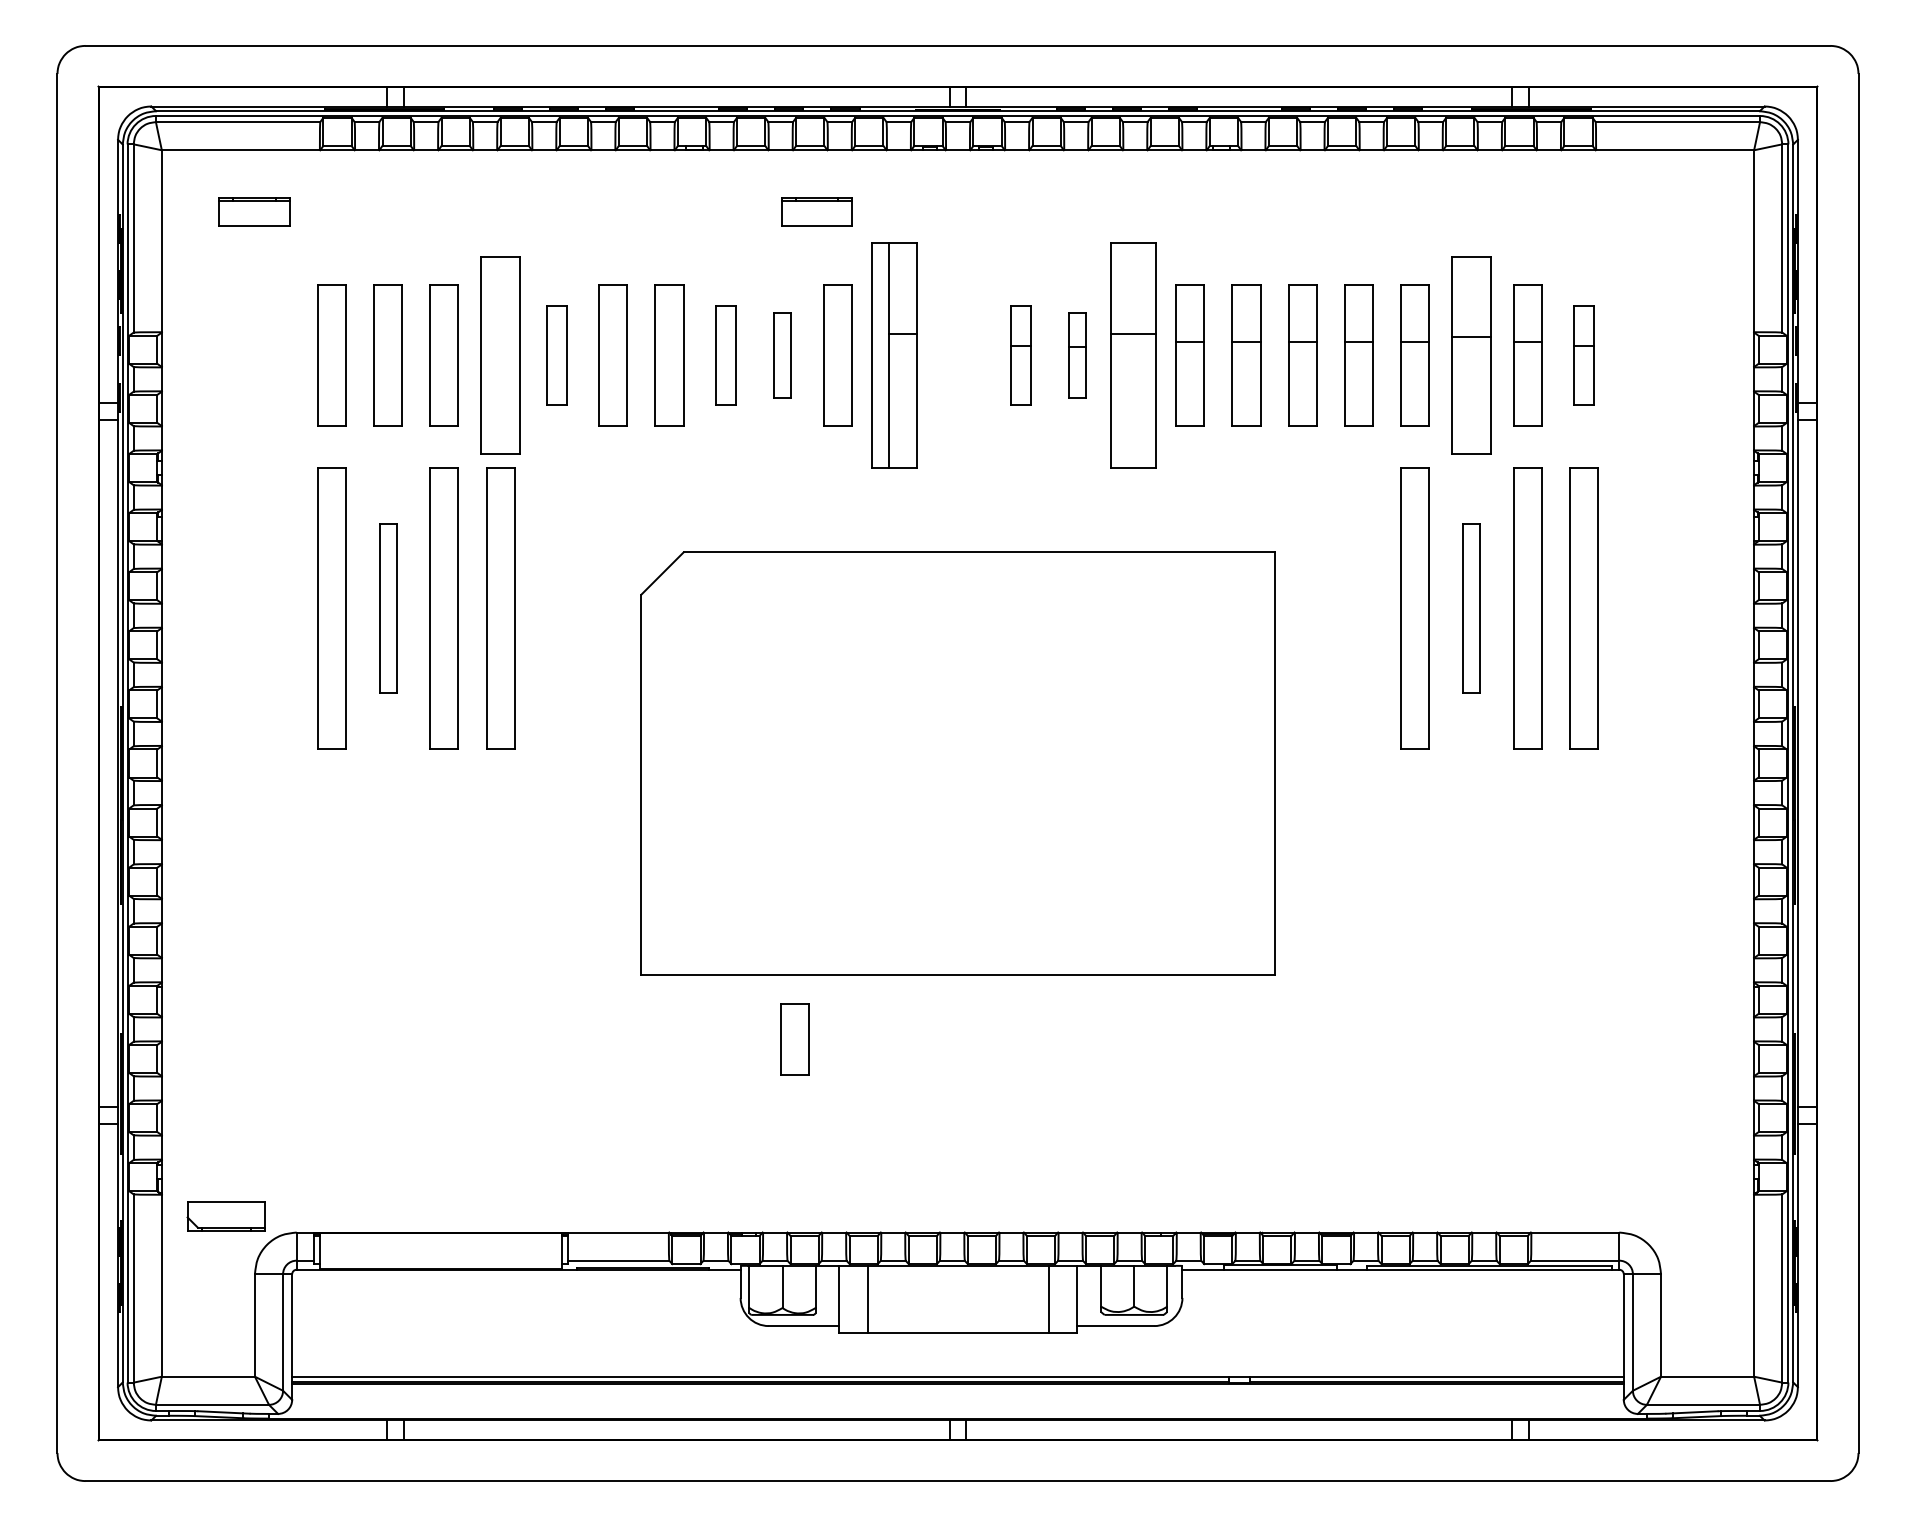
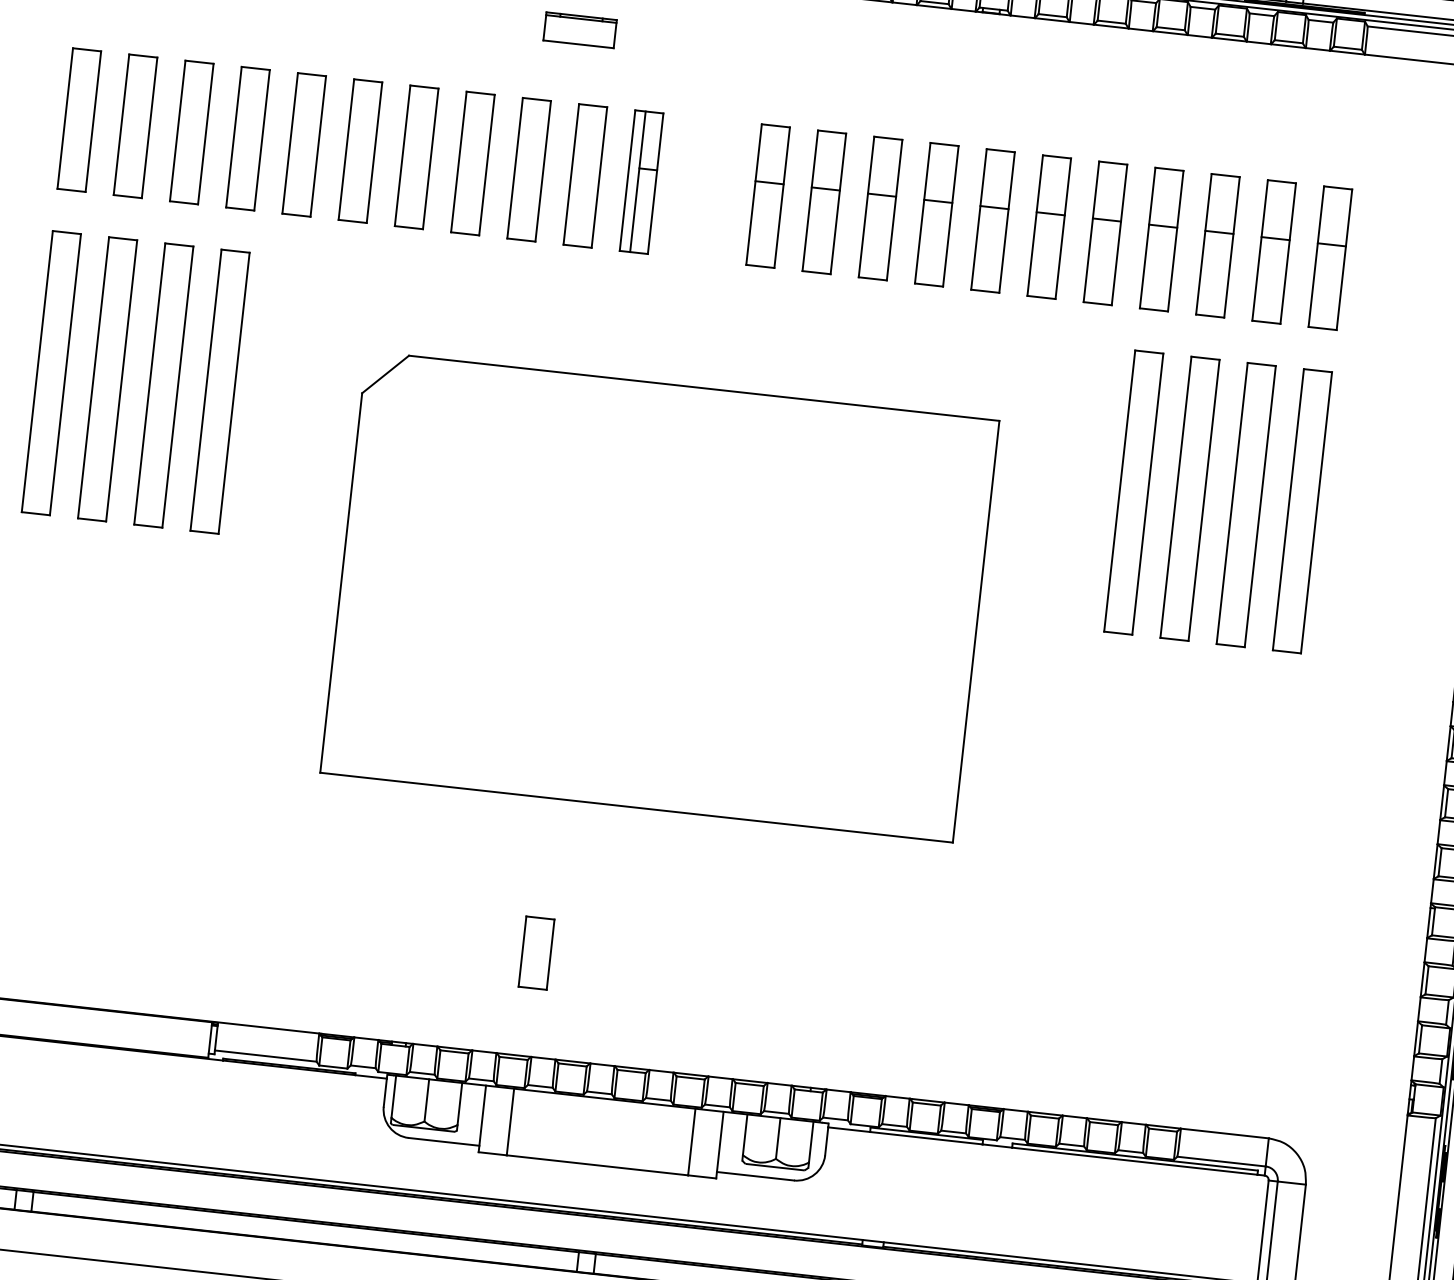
part: (500, 355) -> (247, 138), size x0.71
part: (556, 355) -> (303, 144), size x1.43
part: (725, 355) -> (472, 163), size x1.43
part: (781, 355) -> (528, 169), size x1.67
part: (894, 355) -> (641, 182), size x0.62
part: (1020, 355) -> (767, 196), size x1.43
part: (1077, 355) -> (824, 202), size x1.67
part: (1133, 355) -> (880, 208), size x0.62
part: (1471, 355) -> (1217, 245), size x0.71
part: (1583, 355) -> (1329, 258), size x1.43
part: (387, 608) -> (107, 379), size x1.67
part: (1471, 608) -> (1189, 498), size x1.67
part: (794, 1039) -> (536, 953), moved

